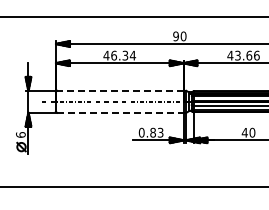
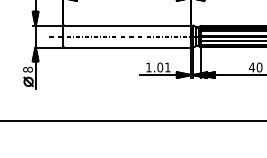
line: (119, 90) -> (126, 25), dashed -> solid
line: (120, 112) -> (127, 47), dashed -> solid
text: (150, 132) -> (157, 67), 0.83 -> 1.01
text: (20, 134) -> (27, 69), 6 -> 8

